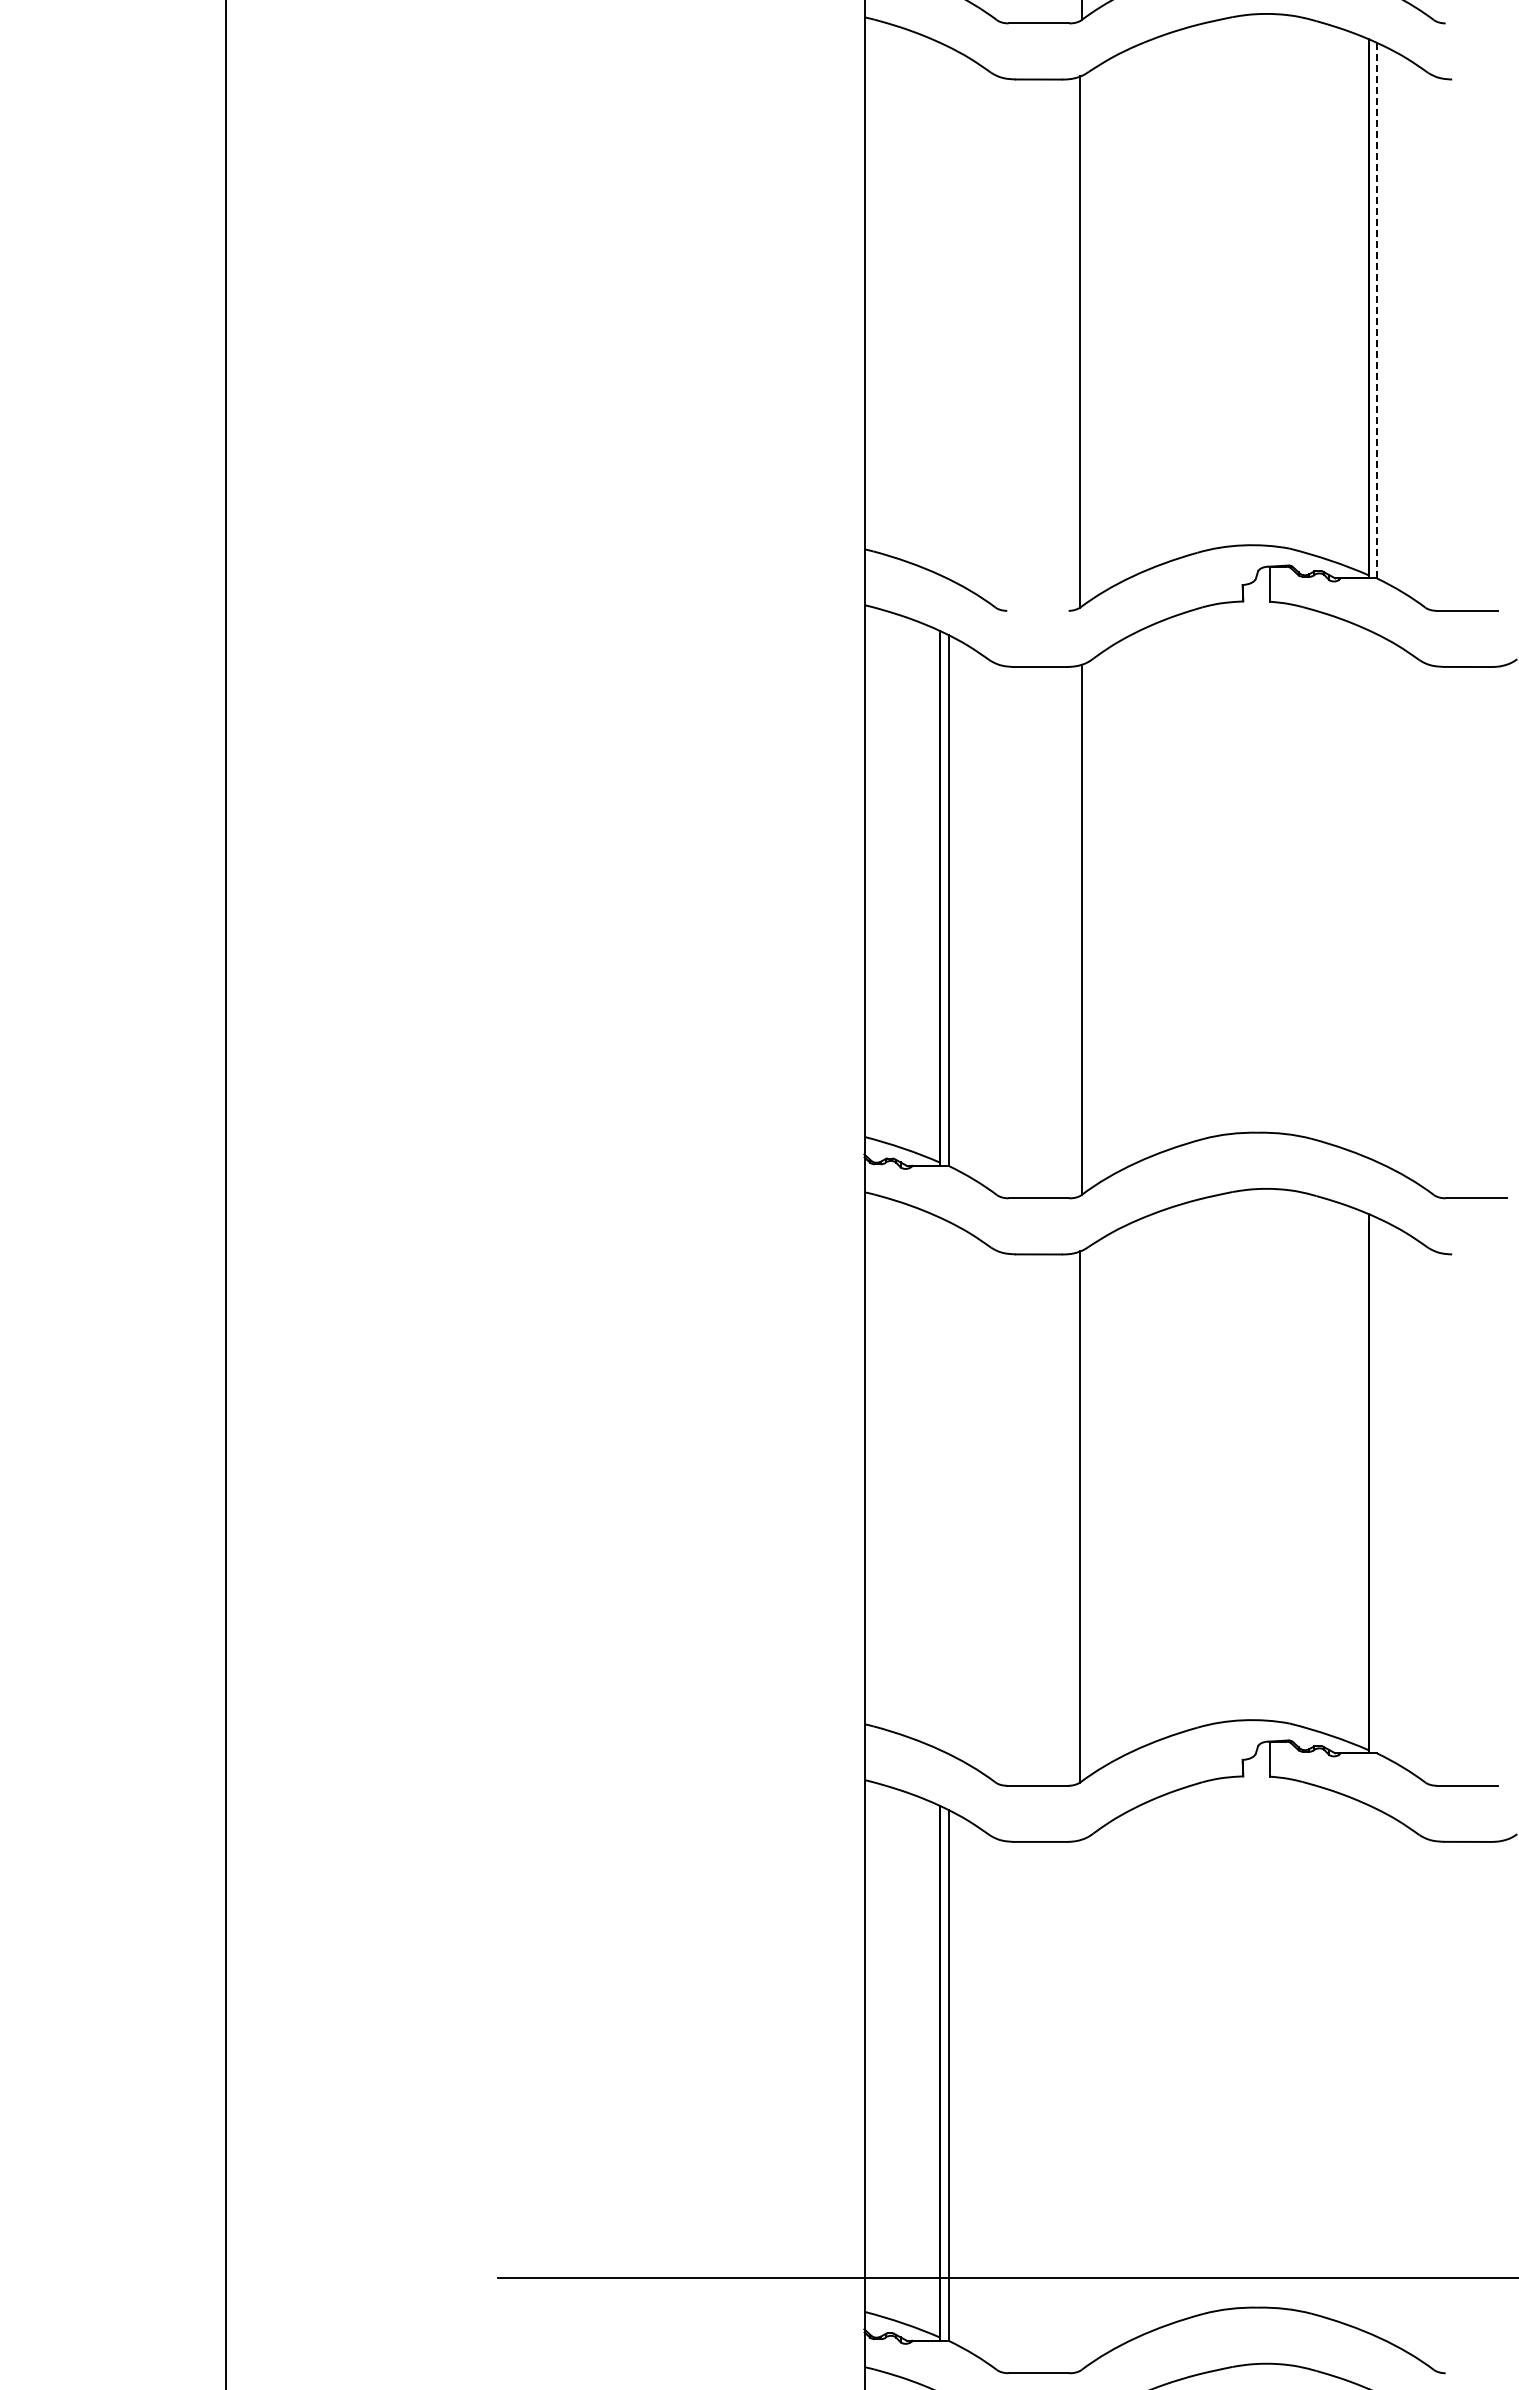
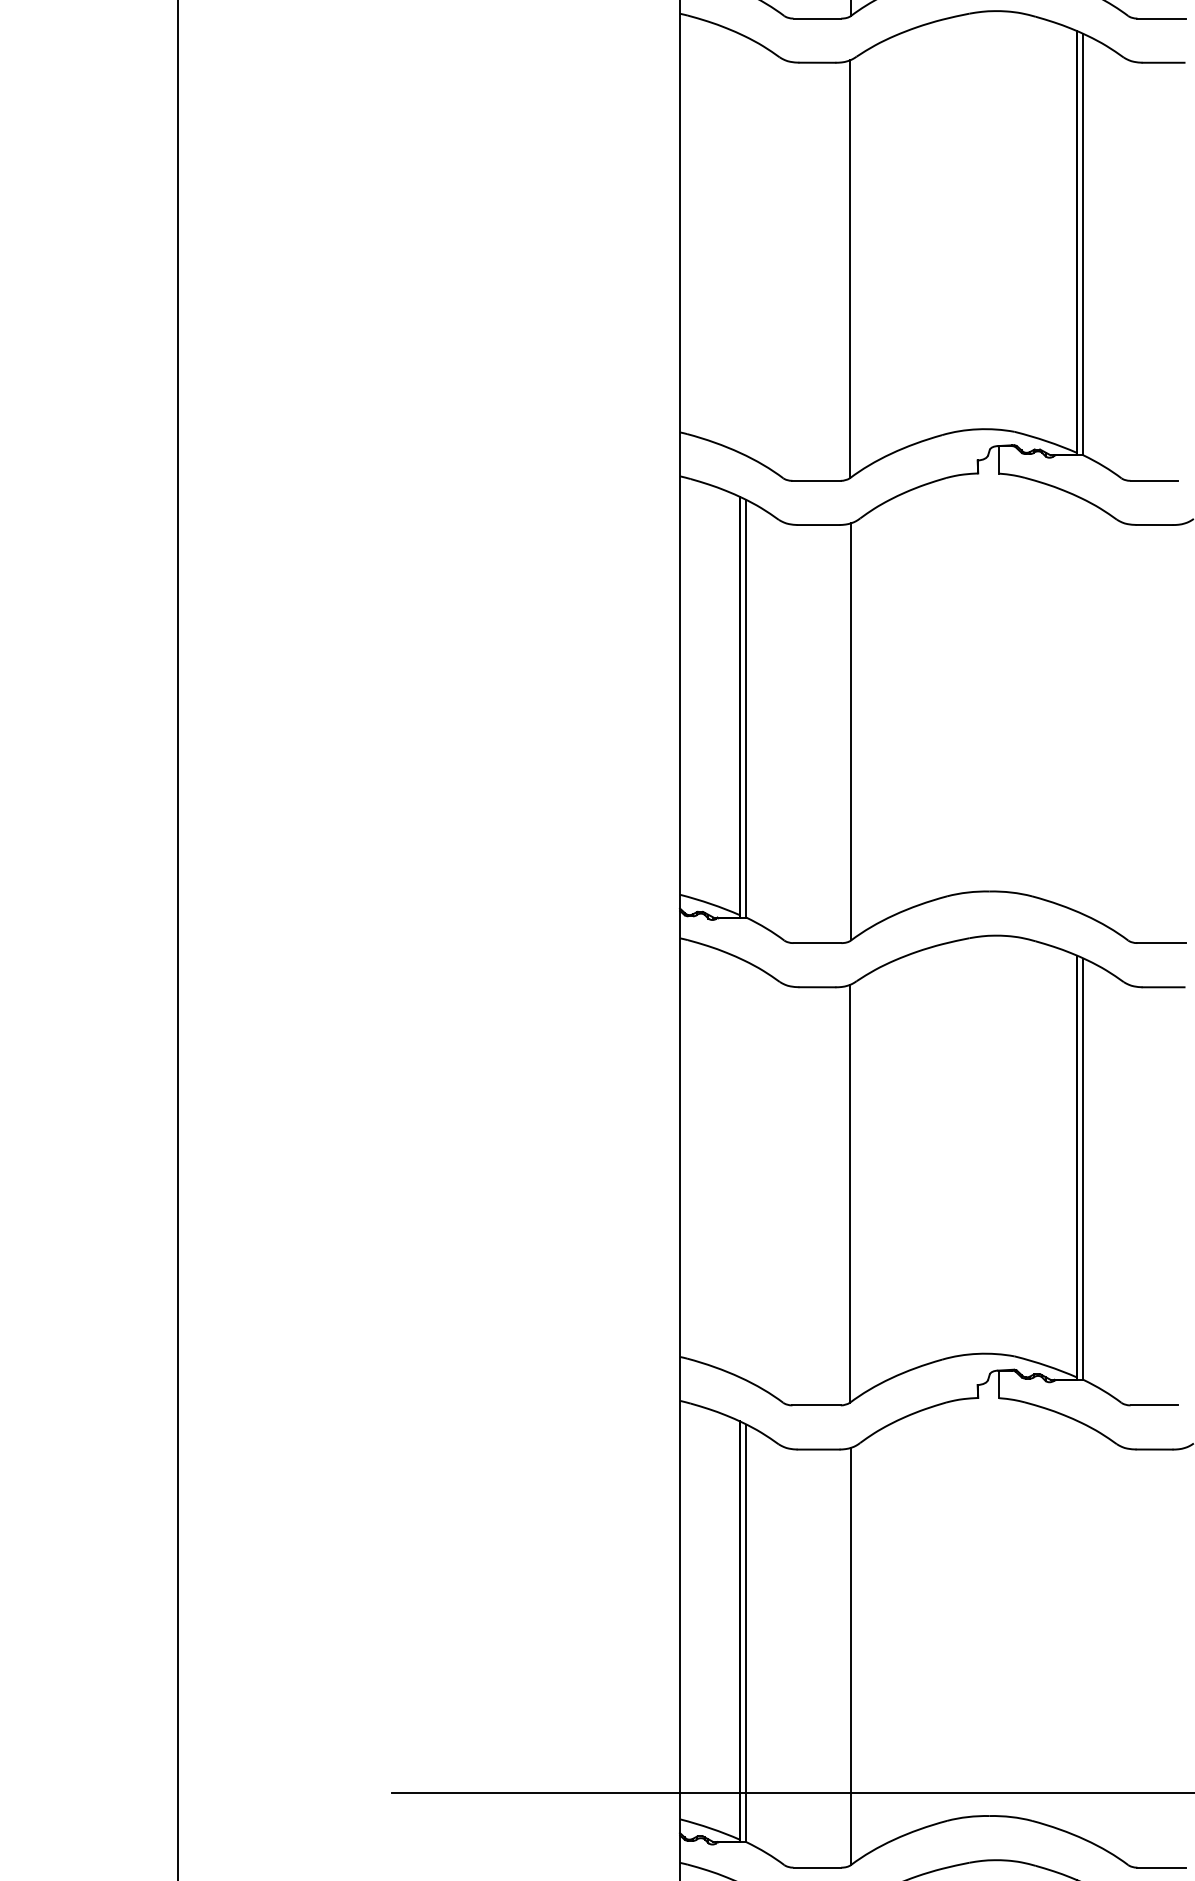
line: (1476, 23) -> (1161, 18), added
line: (1478, 79) -> (1163, 62), added
line: (1376, 310) -> (1083, 244), dashed -> solid
line: (1037, 610) -> (816, 480), added
line: (1478, 1254) -> (1163, 987), added
line: (1376, 1485) -> (1083, 1169), added
line: (1081, 2104) -> (850, 1656), added
line: (1476, 2373) -> (1161, 1867), added

